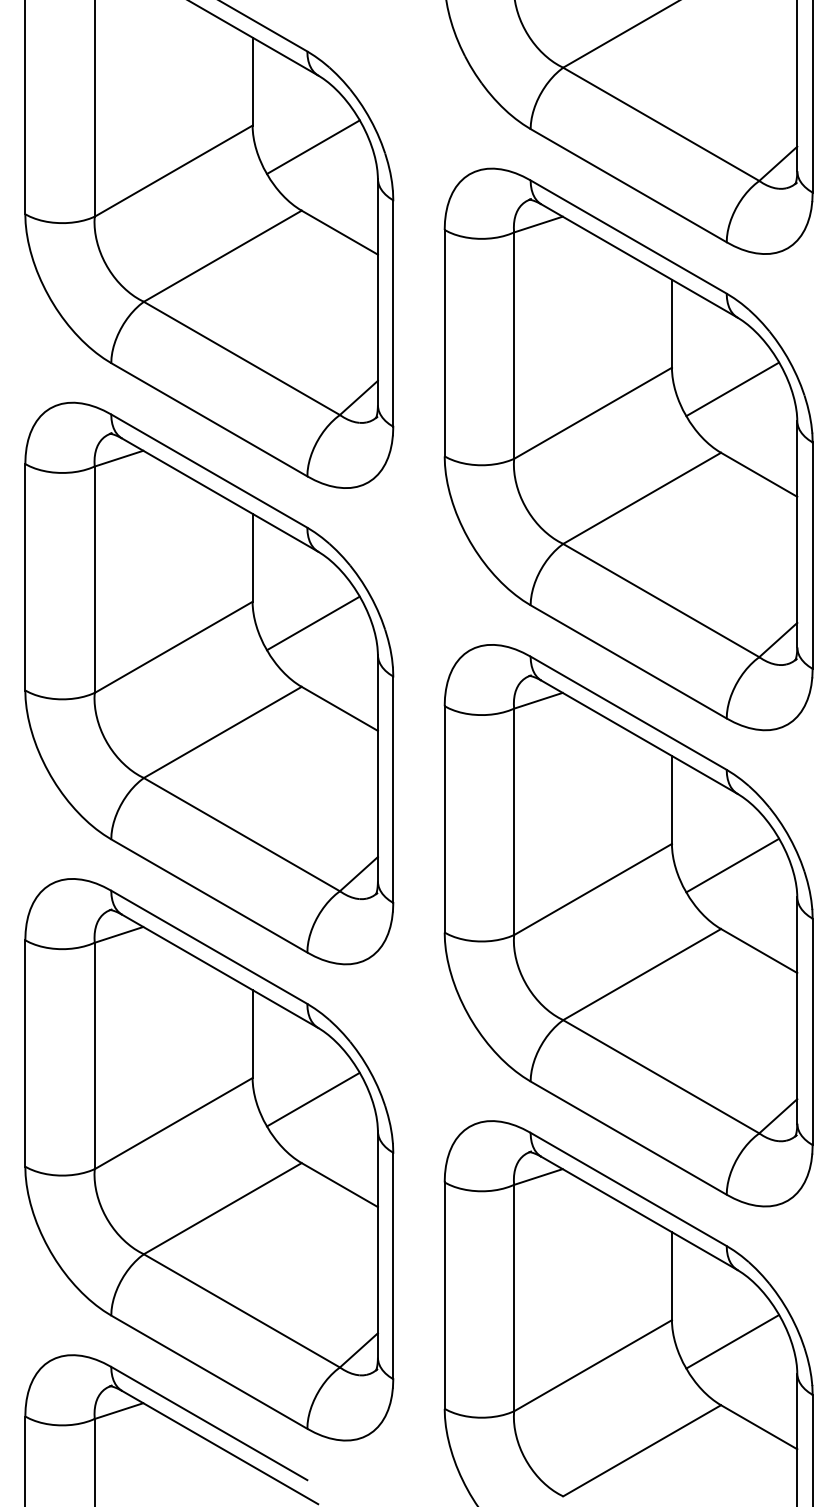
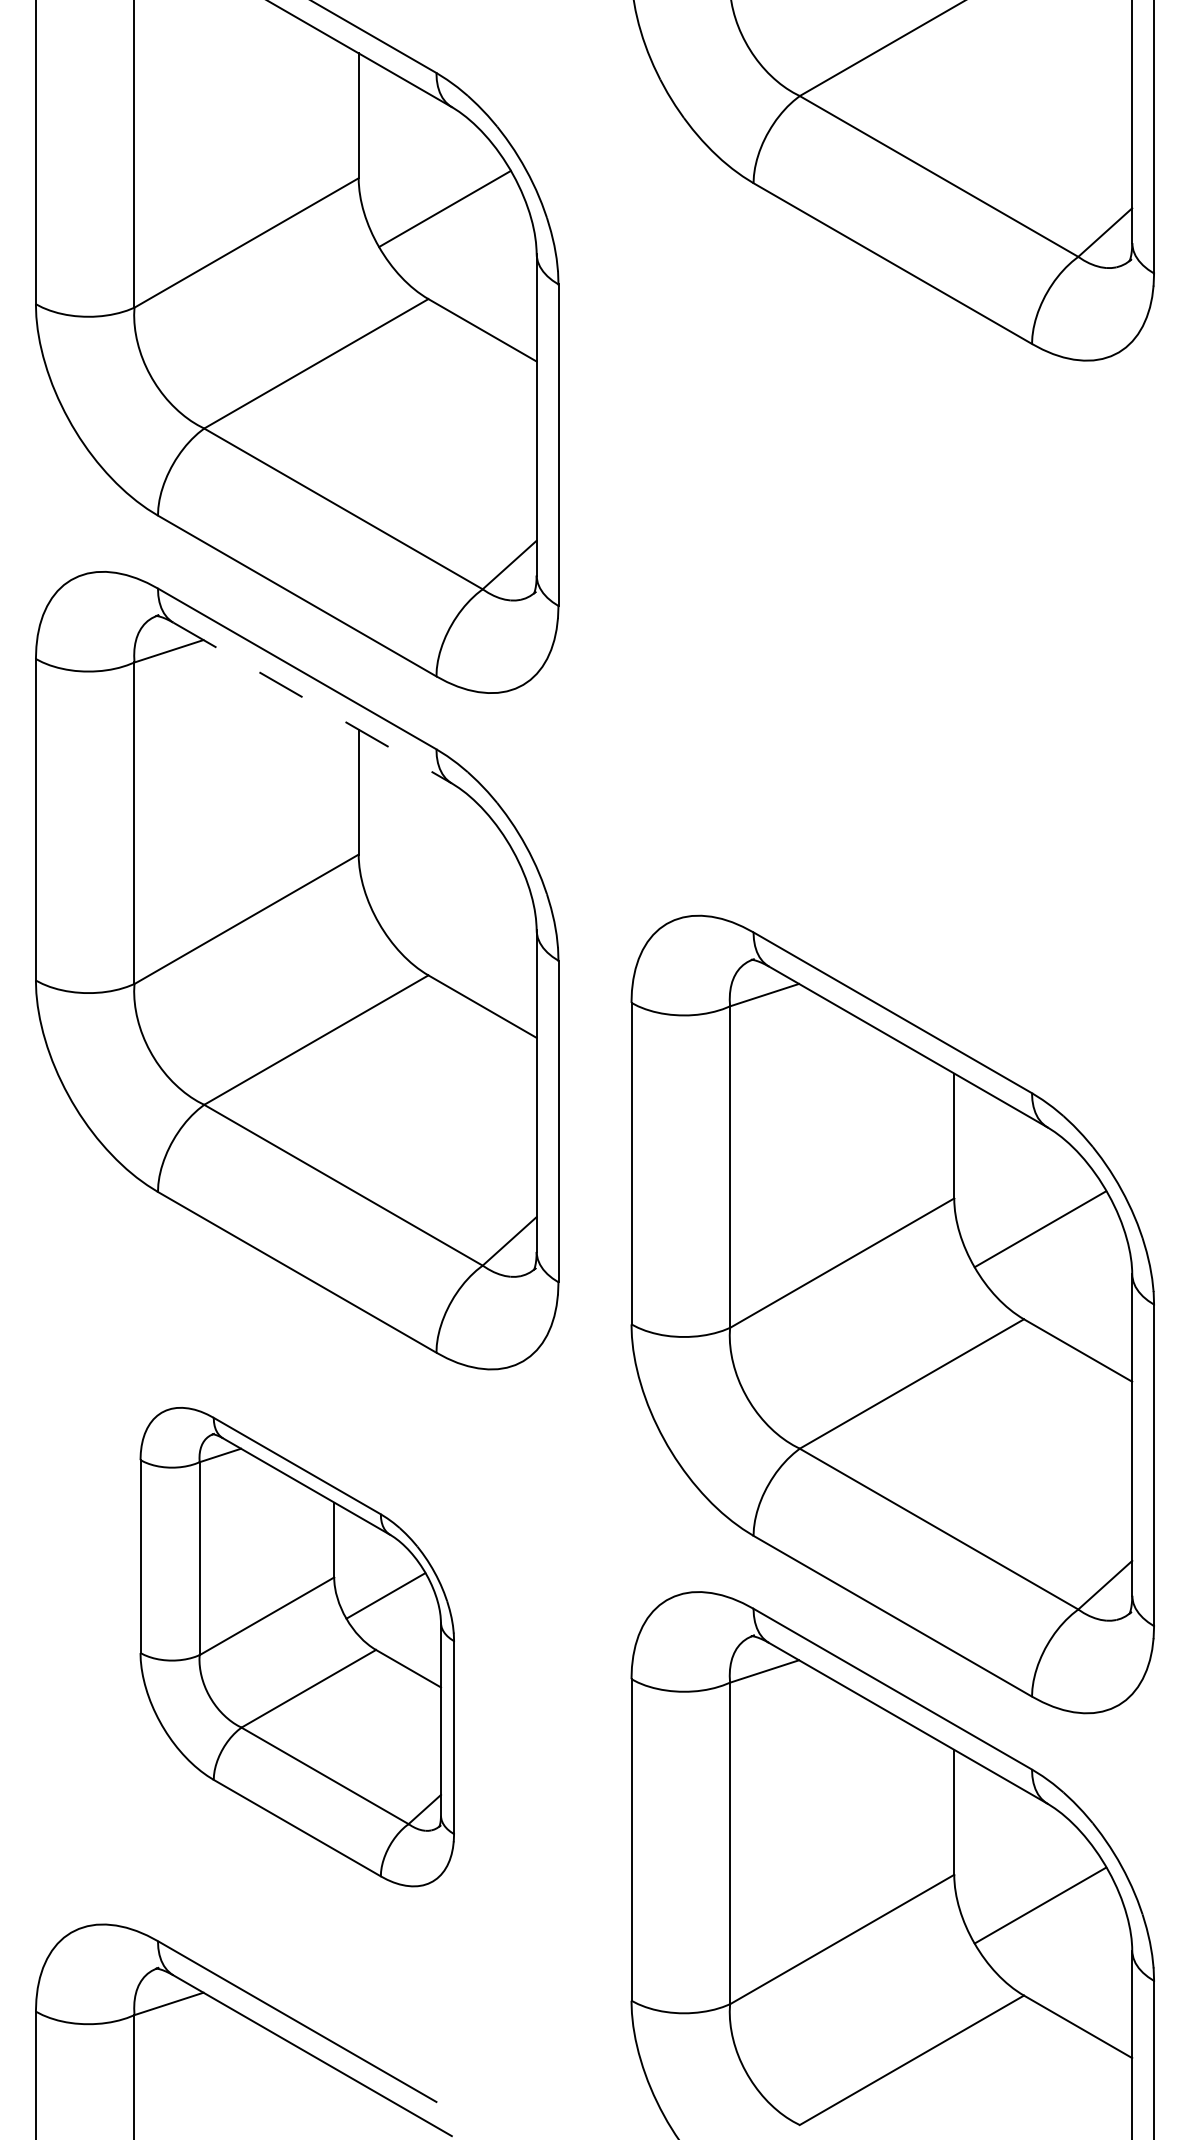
part: (628, 449) -> (892, 638), removed
line: (220, 495) -> (313, 703), solid -> dashed
line: (312, 623) -> (443, 885), removed
part: (209, 1159) -> (297, 1646), size x0.6

